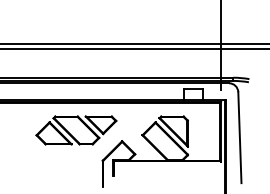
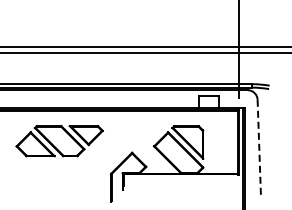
part: (76, 130) -> (59, 141), moved
line: (240, 138) -> (259, 149), solid -> dashed

